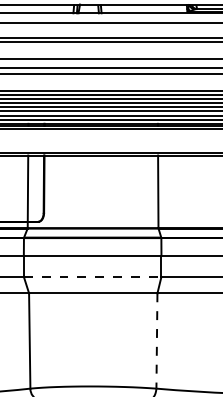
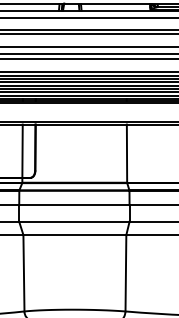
line: (92, 276) -> (74, 221), dashed -> solid
line: (156, 341) -> (125, 273), dashed -> solid

